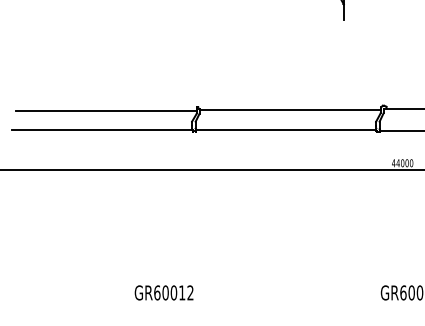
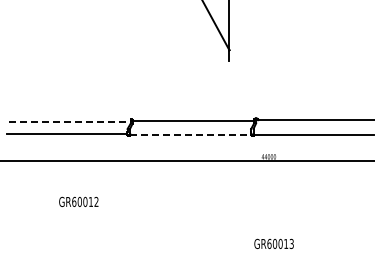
line: (105, 110) -> (69, 121), solid -> dashed
line: (285, 129) -> (190, 134), solid -> dashed
text: (163, 292) -> (78, 201), moved

